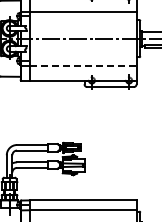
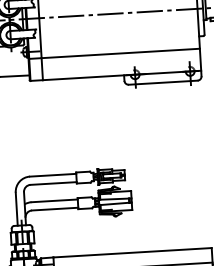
line: (83, 65) -> (121, 53), dashed -> solid

